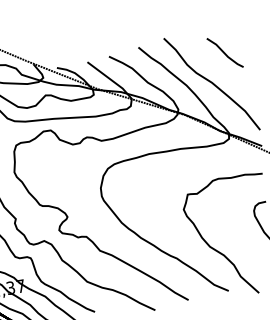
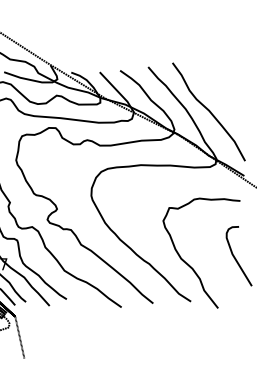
line: (224, 52) -> (225, 85), removed

